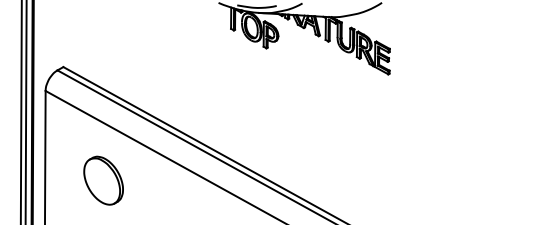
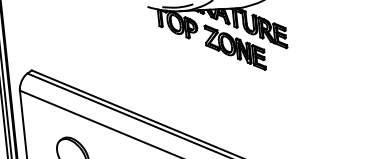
part: (323, 66) -> (235, 47), added

